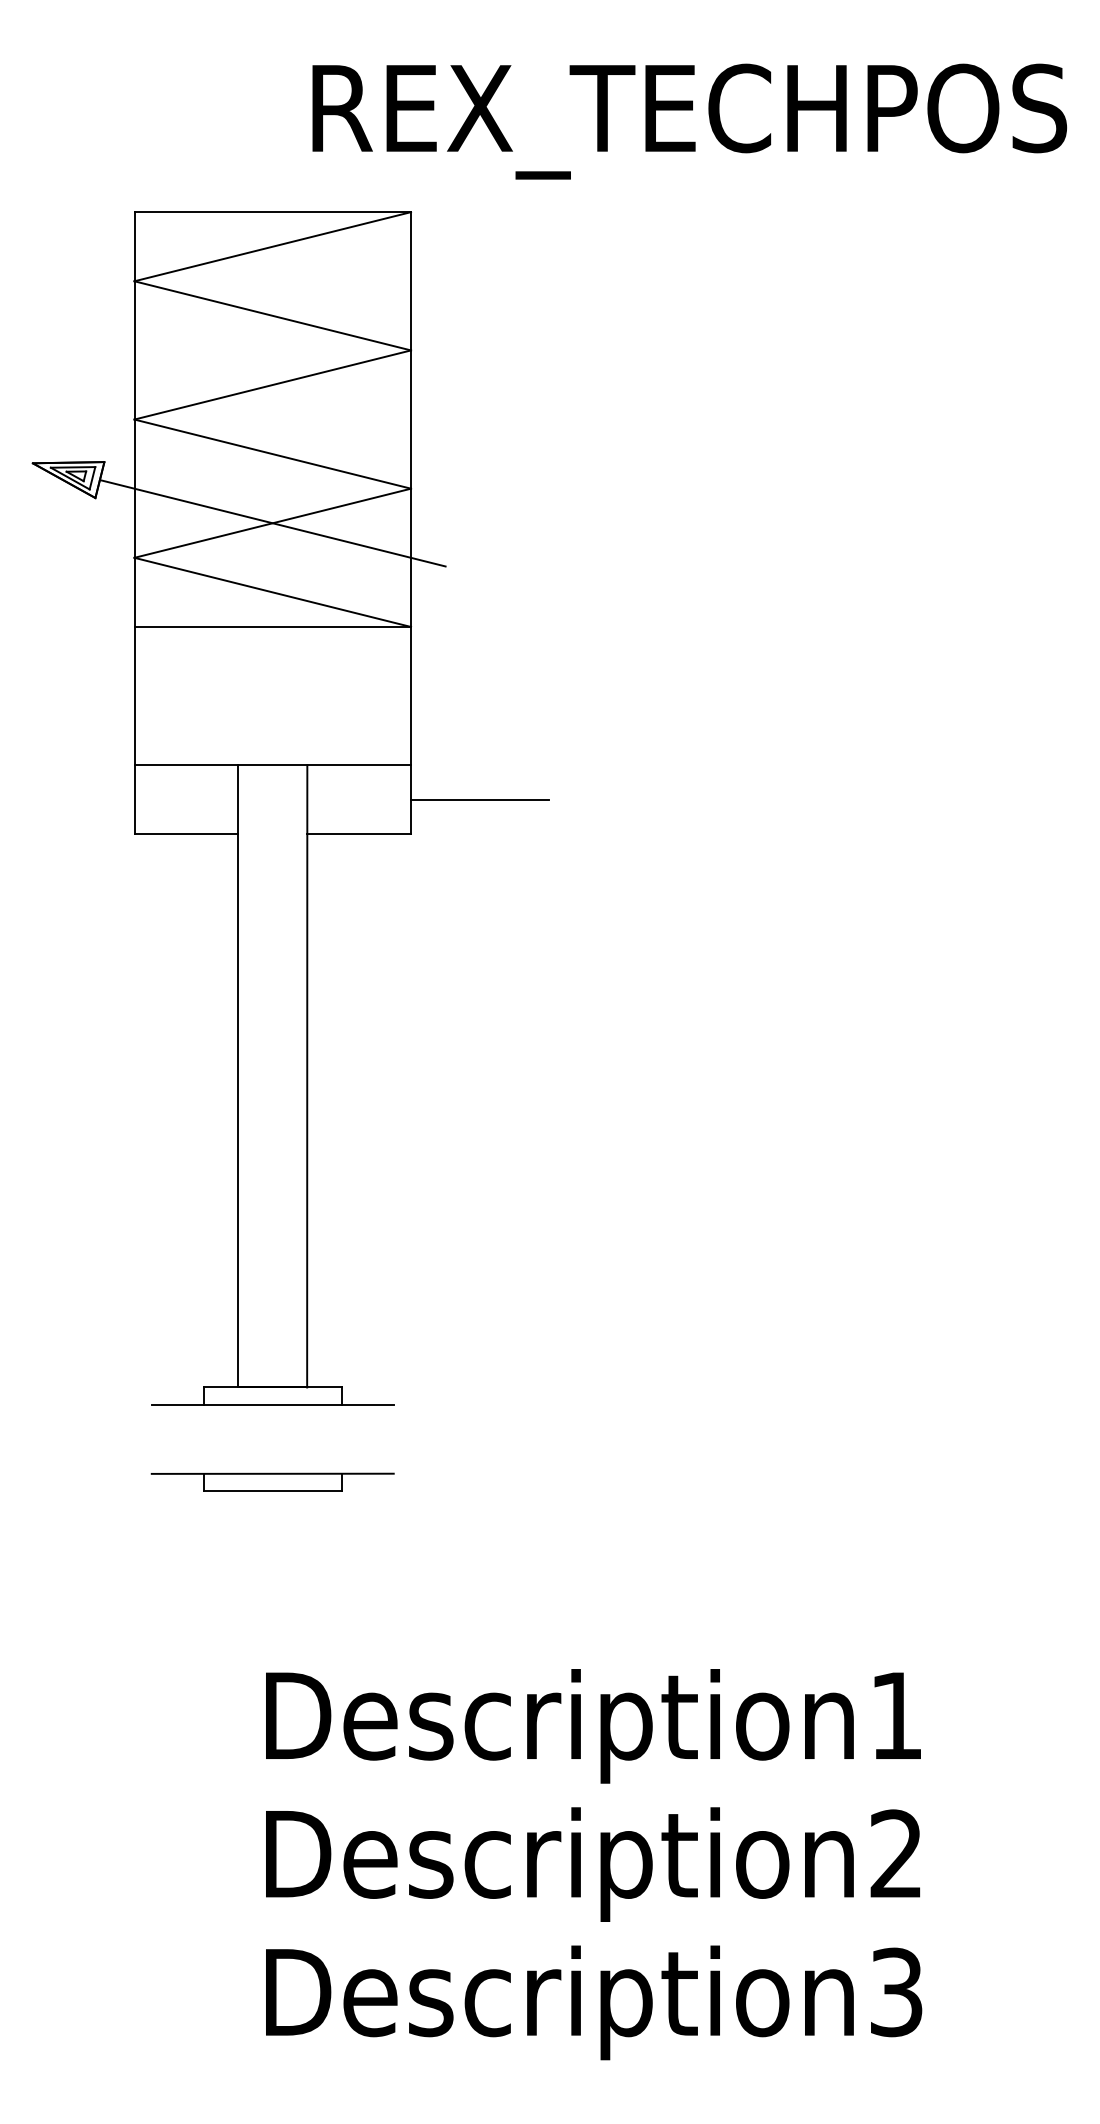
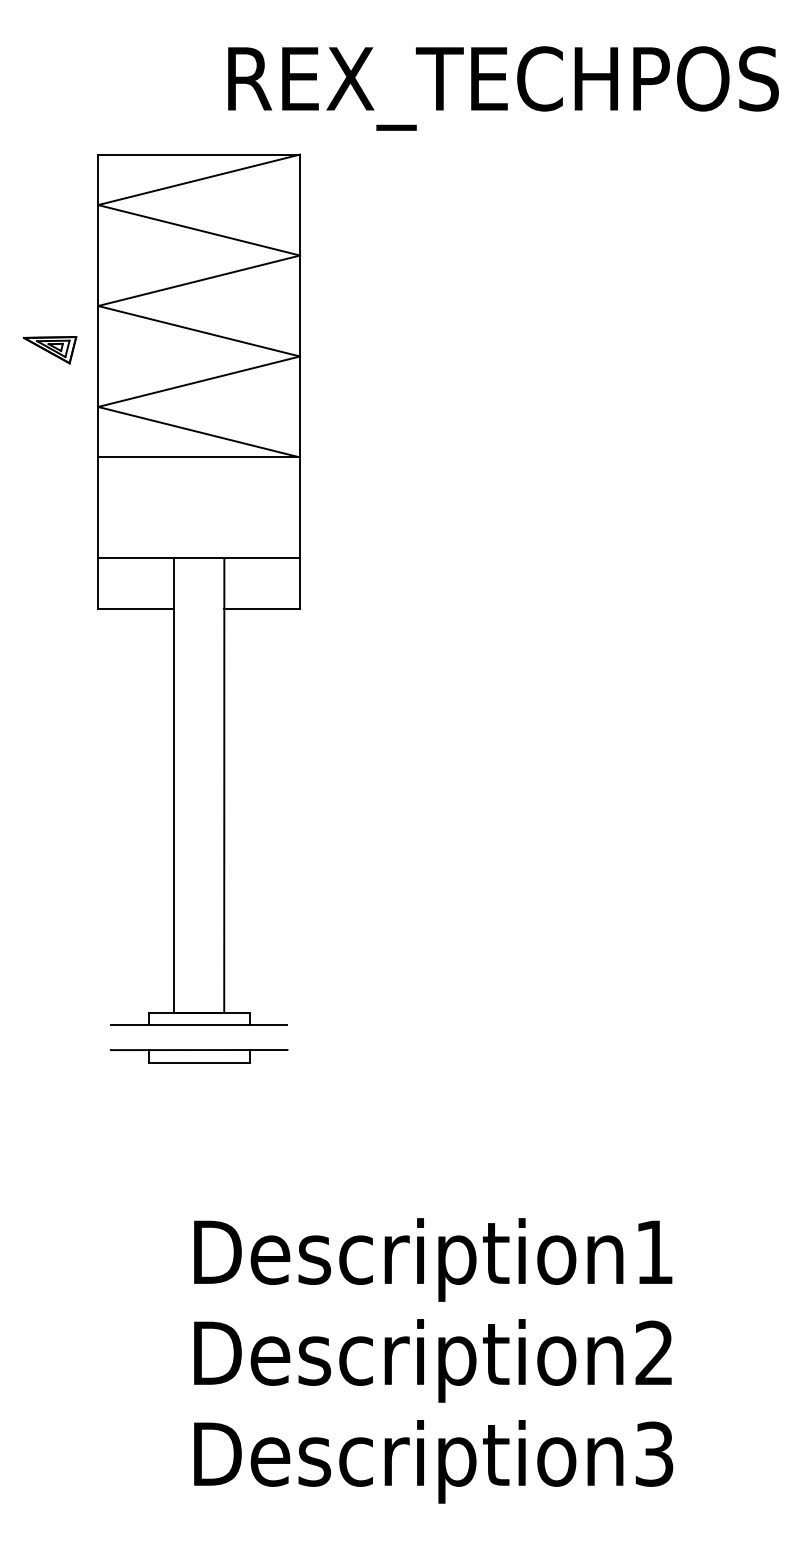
line: (272, 523) -> (198, 381), removed
line: (480, 799) -> (350, 583), removed
part: (272, 1481) -> (198, 1055), moved

